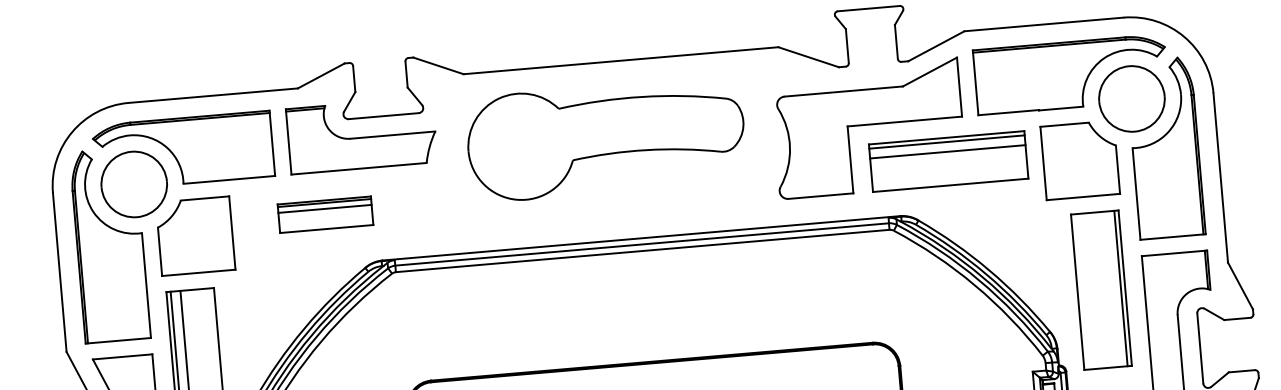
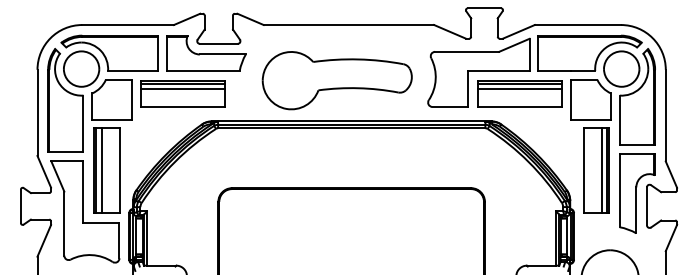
part: (604, 139) -> (336, 80), moved
part: (324, 213) -> (182, 93), size x1.67
line: (1110, 289) -> (601, 170), added

